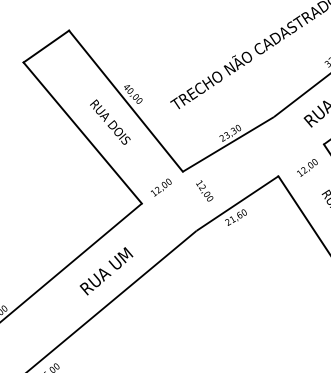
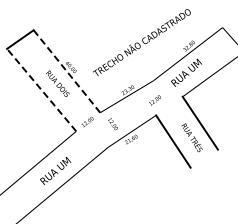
line: (125, 101) -> (66, 71), solid -> dashed
line: (82, 133) -> (41, 90), solid -> dashed
text: (306, 167) -> (154, 100), moved

